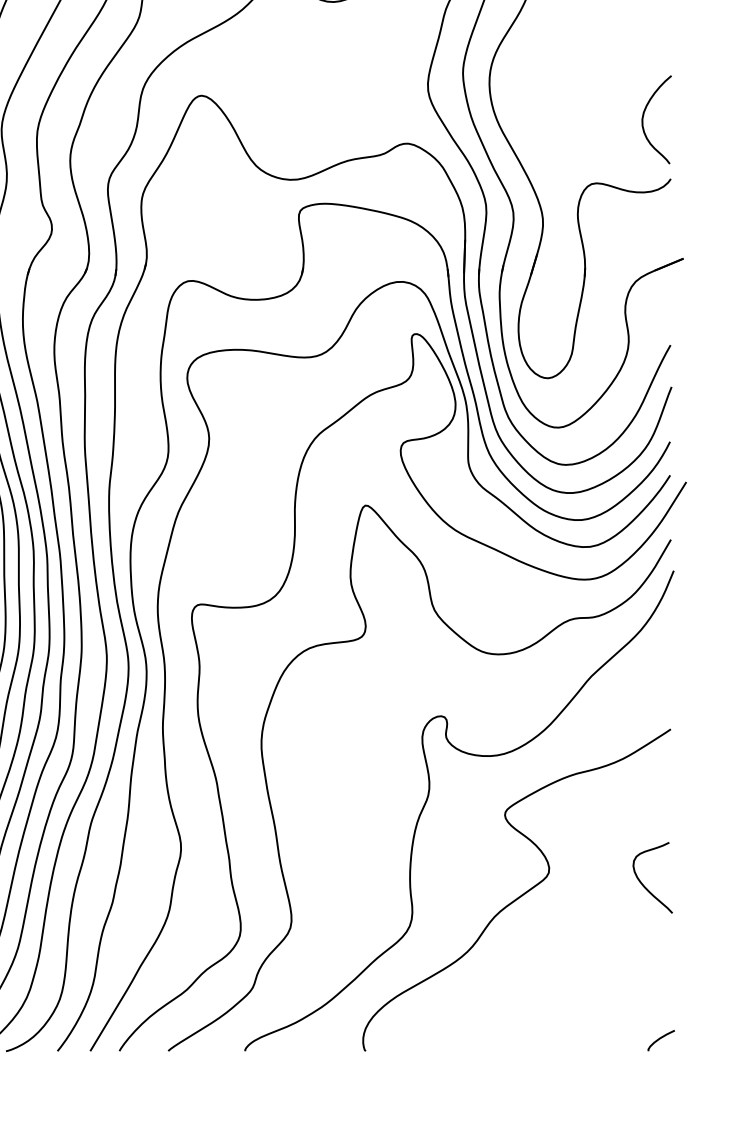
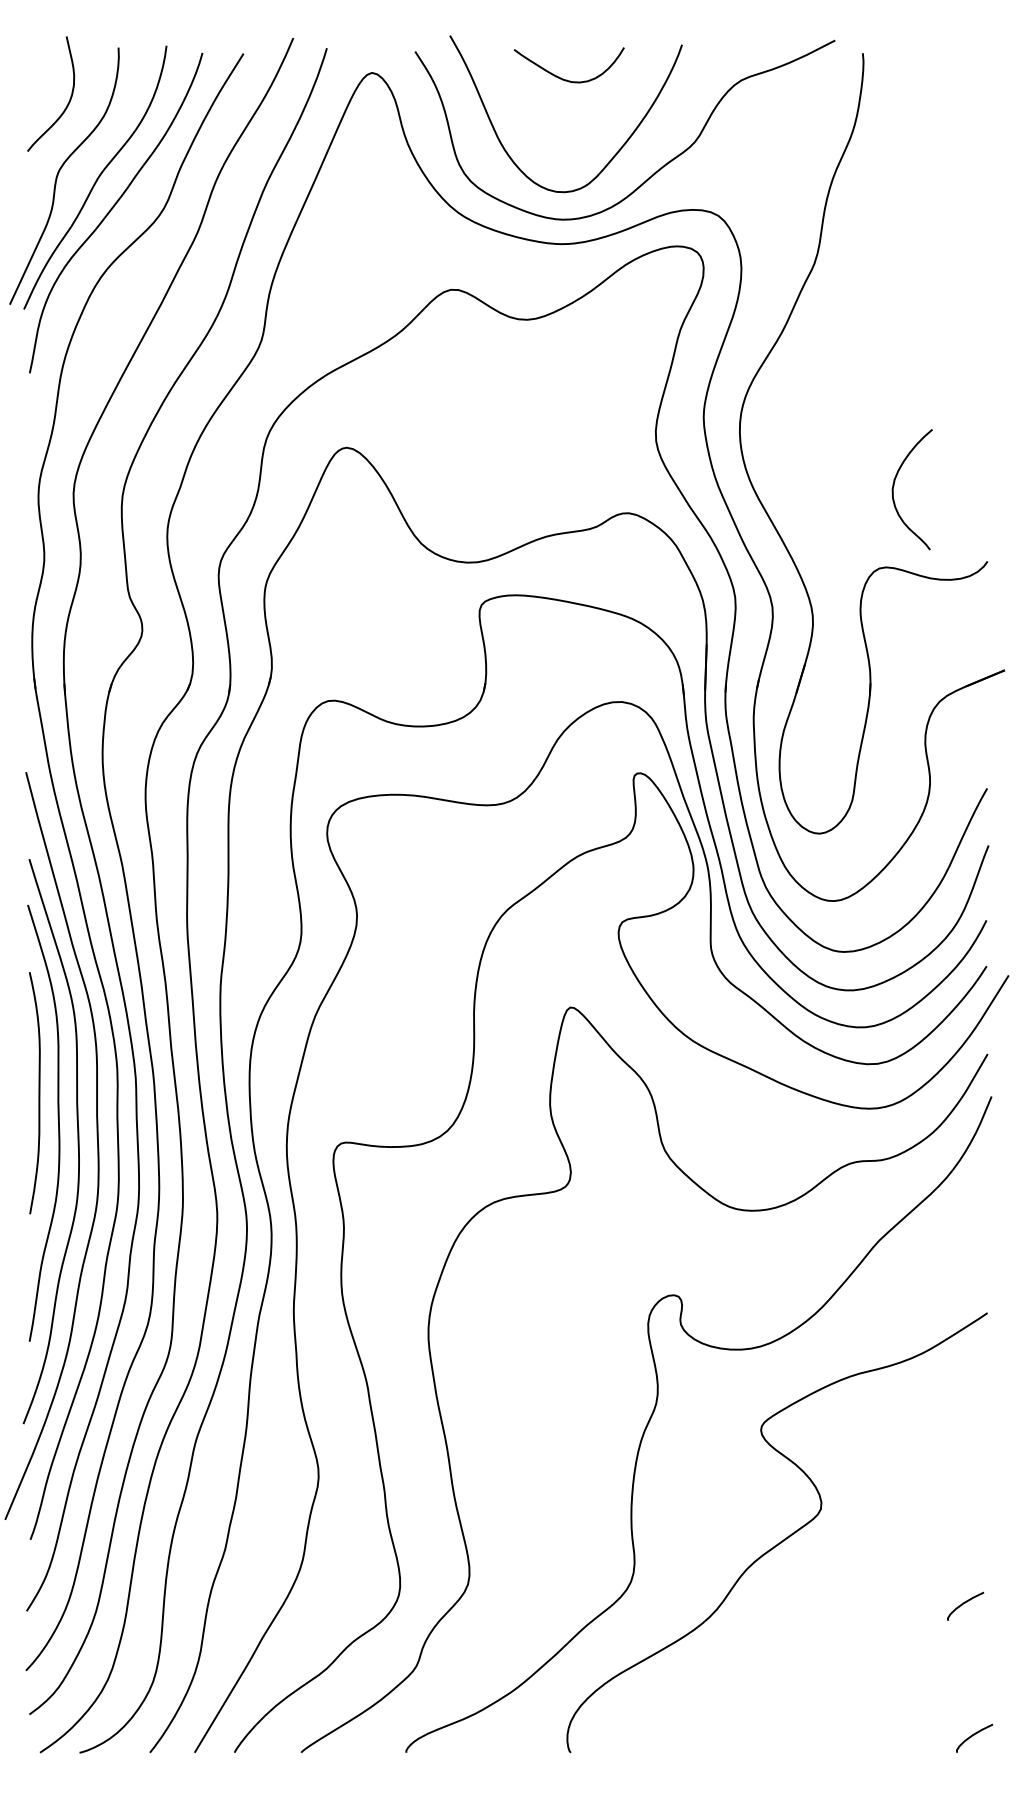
curve: (643, 117) -> (894, 486), moved
curve: (644, 885) -> (951, 1526), removed
curve: (654, 941) -> (965, 1603), added

